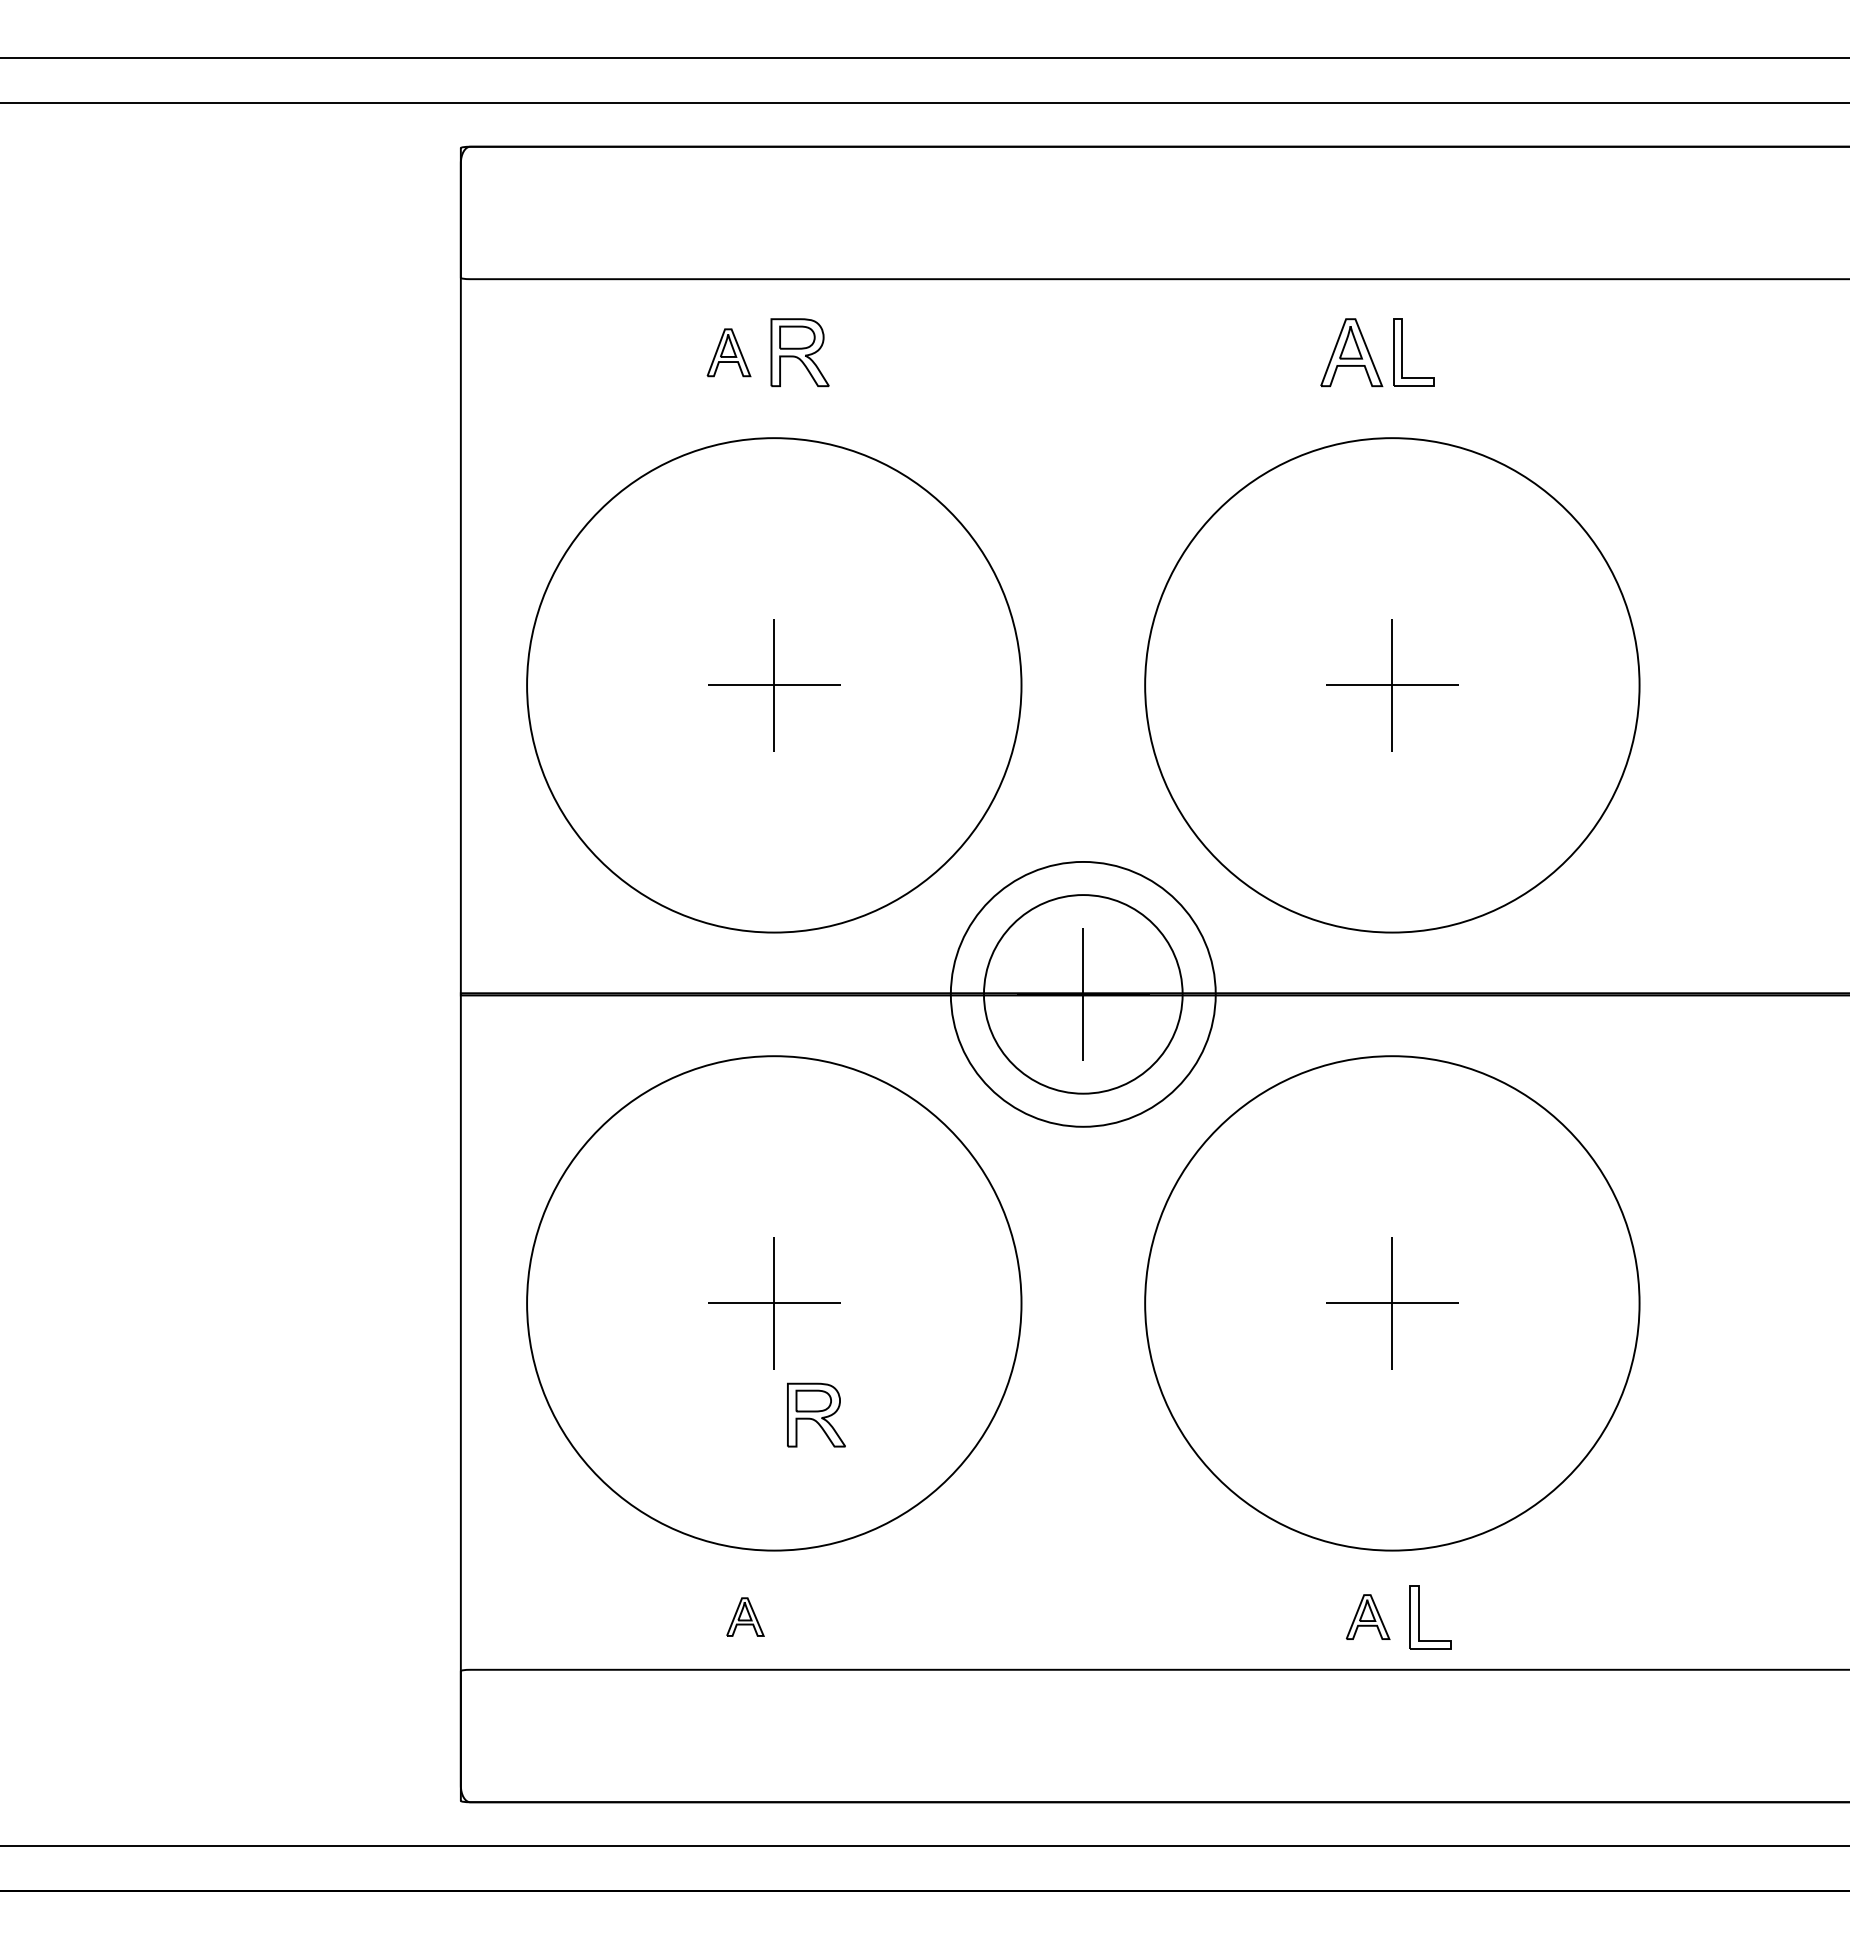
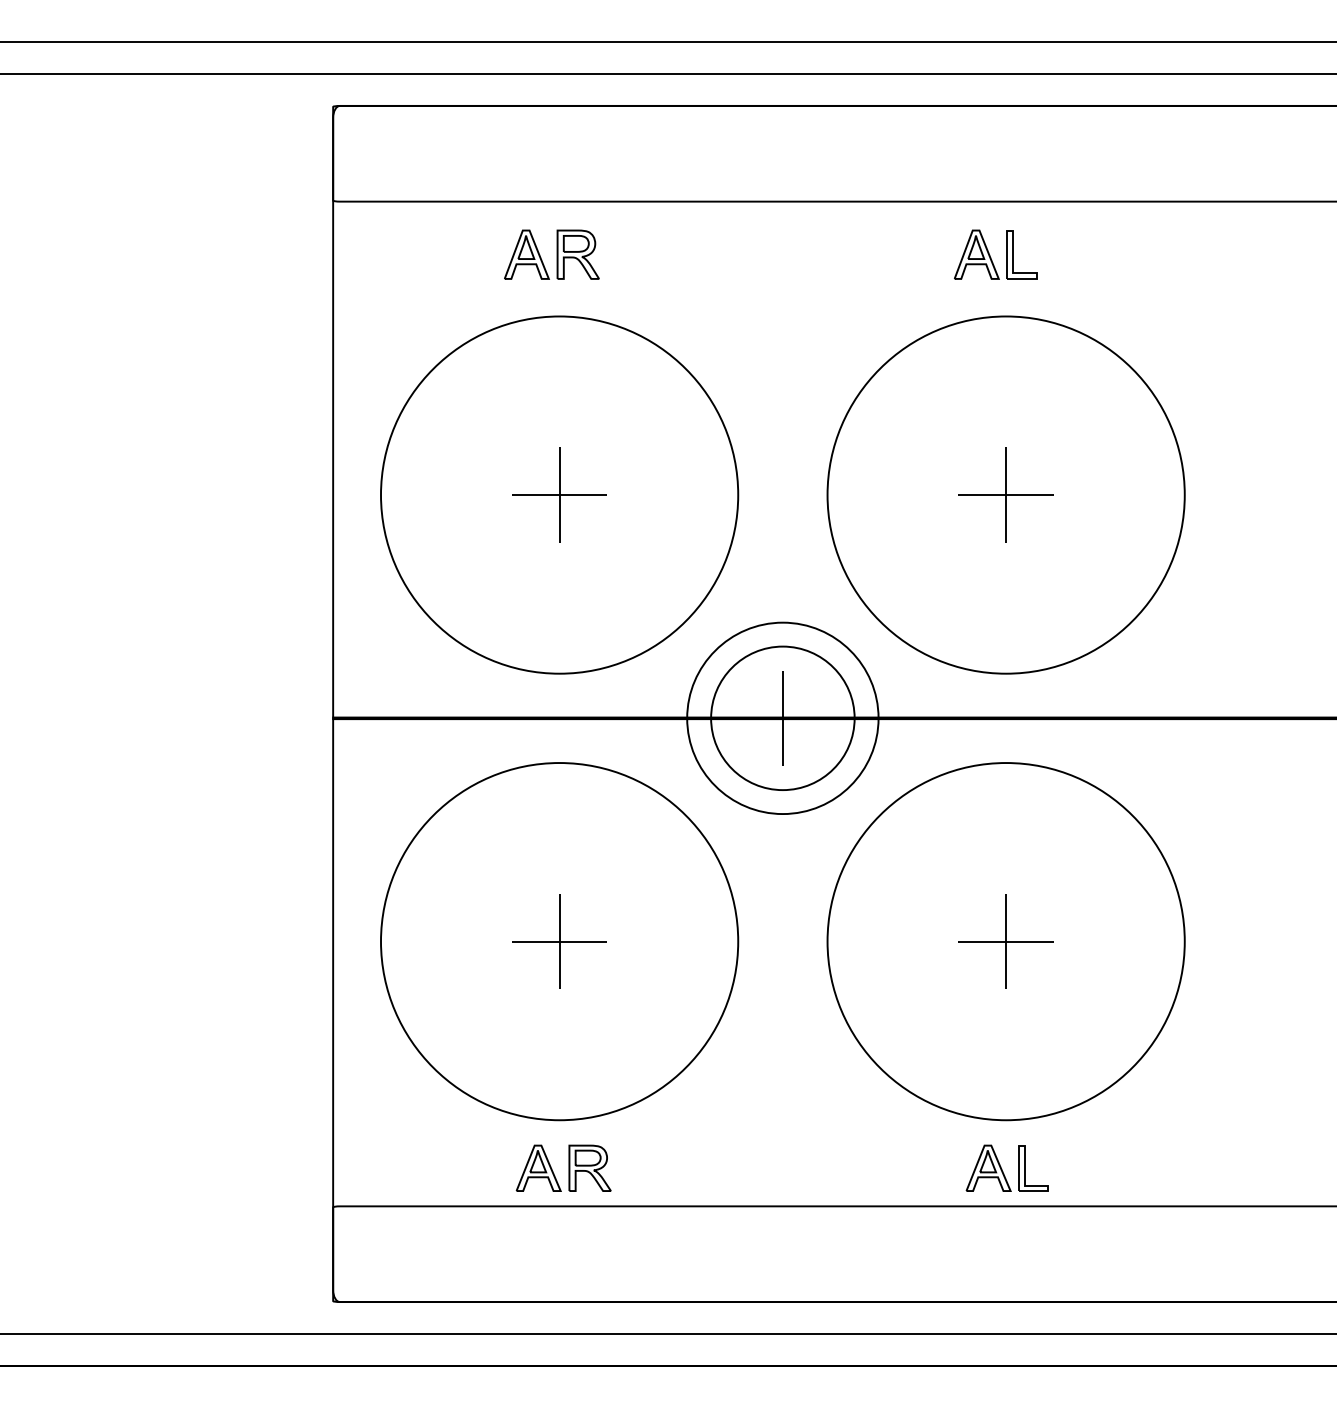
part: (728, 352) -> (526, 254), size x1.43
part: (816, 1414) -> (590, 1167), moved
part: (745, 1616) -> (538, 1167), size x1.67
part: (1367, 1616) -> (988, 1167), size x1.43

